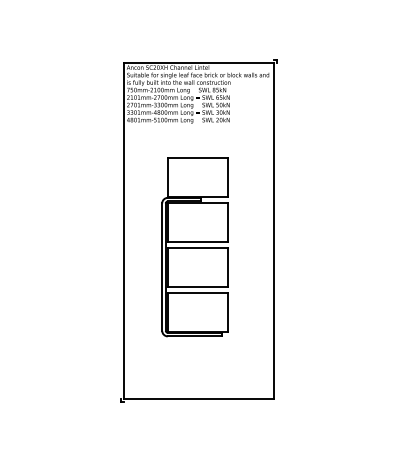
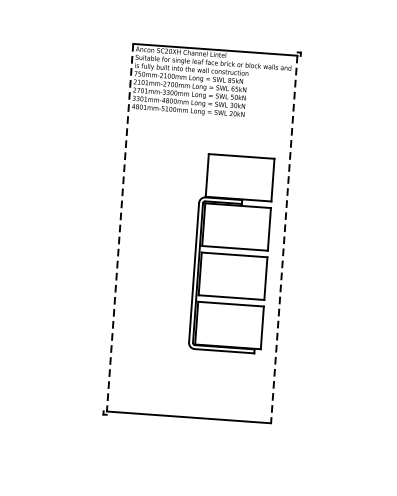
line: (124, 231) -> (120, 228), solid -> dashed
line: (273, 231) -> (283, 240), solid -> dashed
part: (194, 247) -> (231, 253), moved

